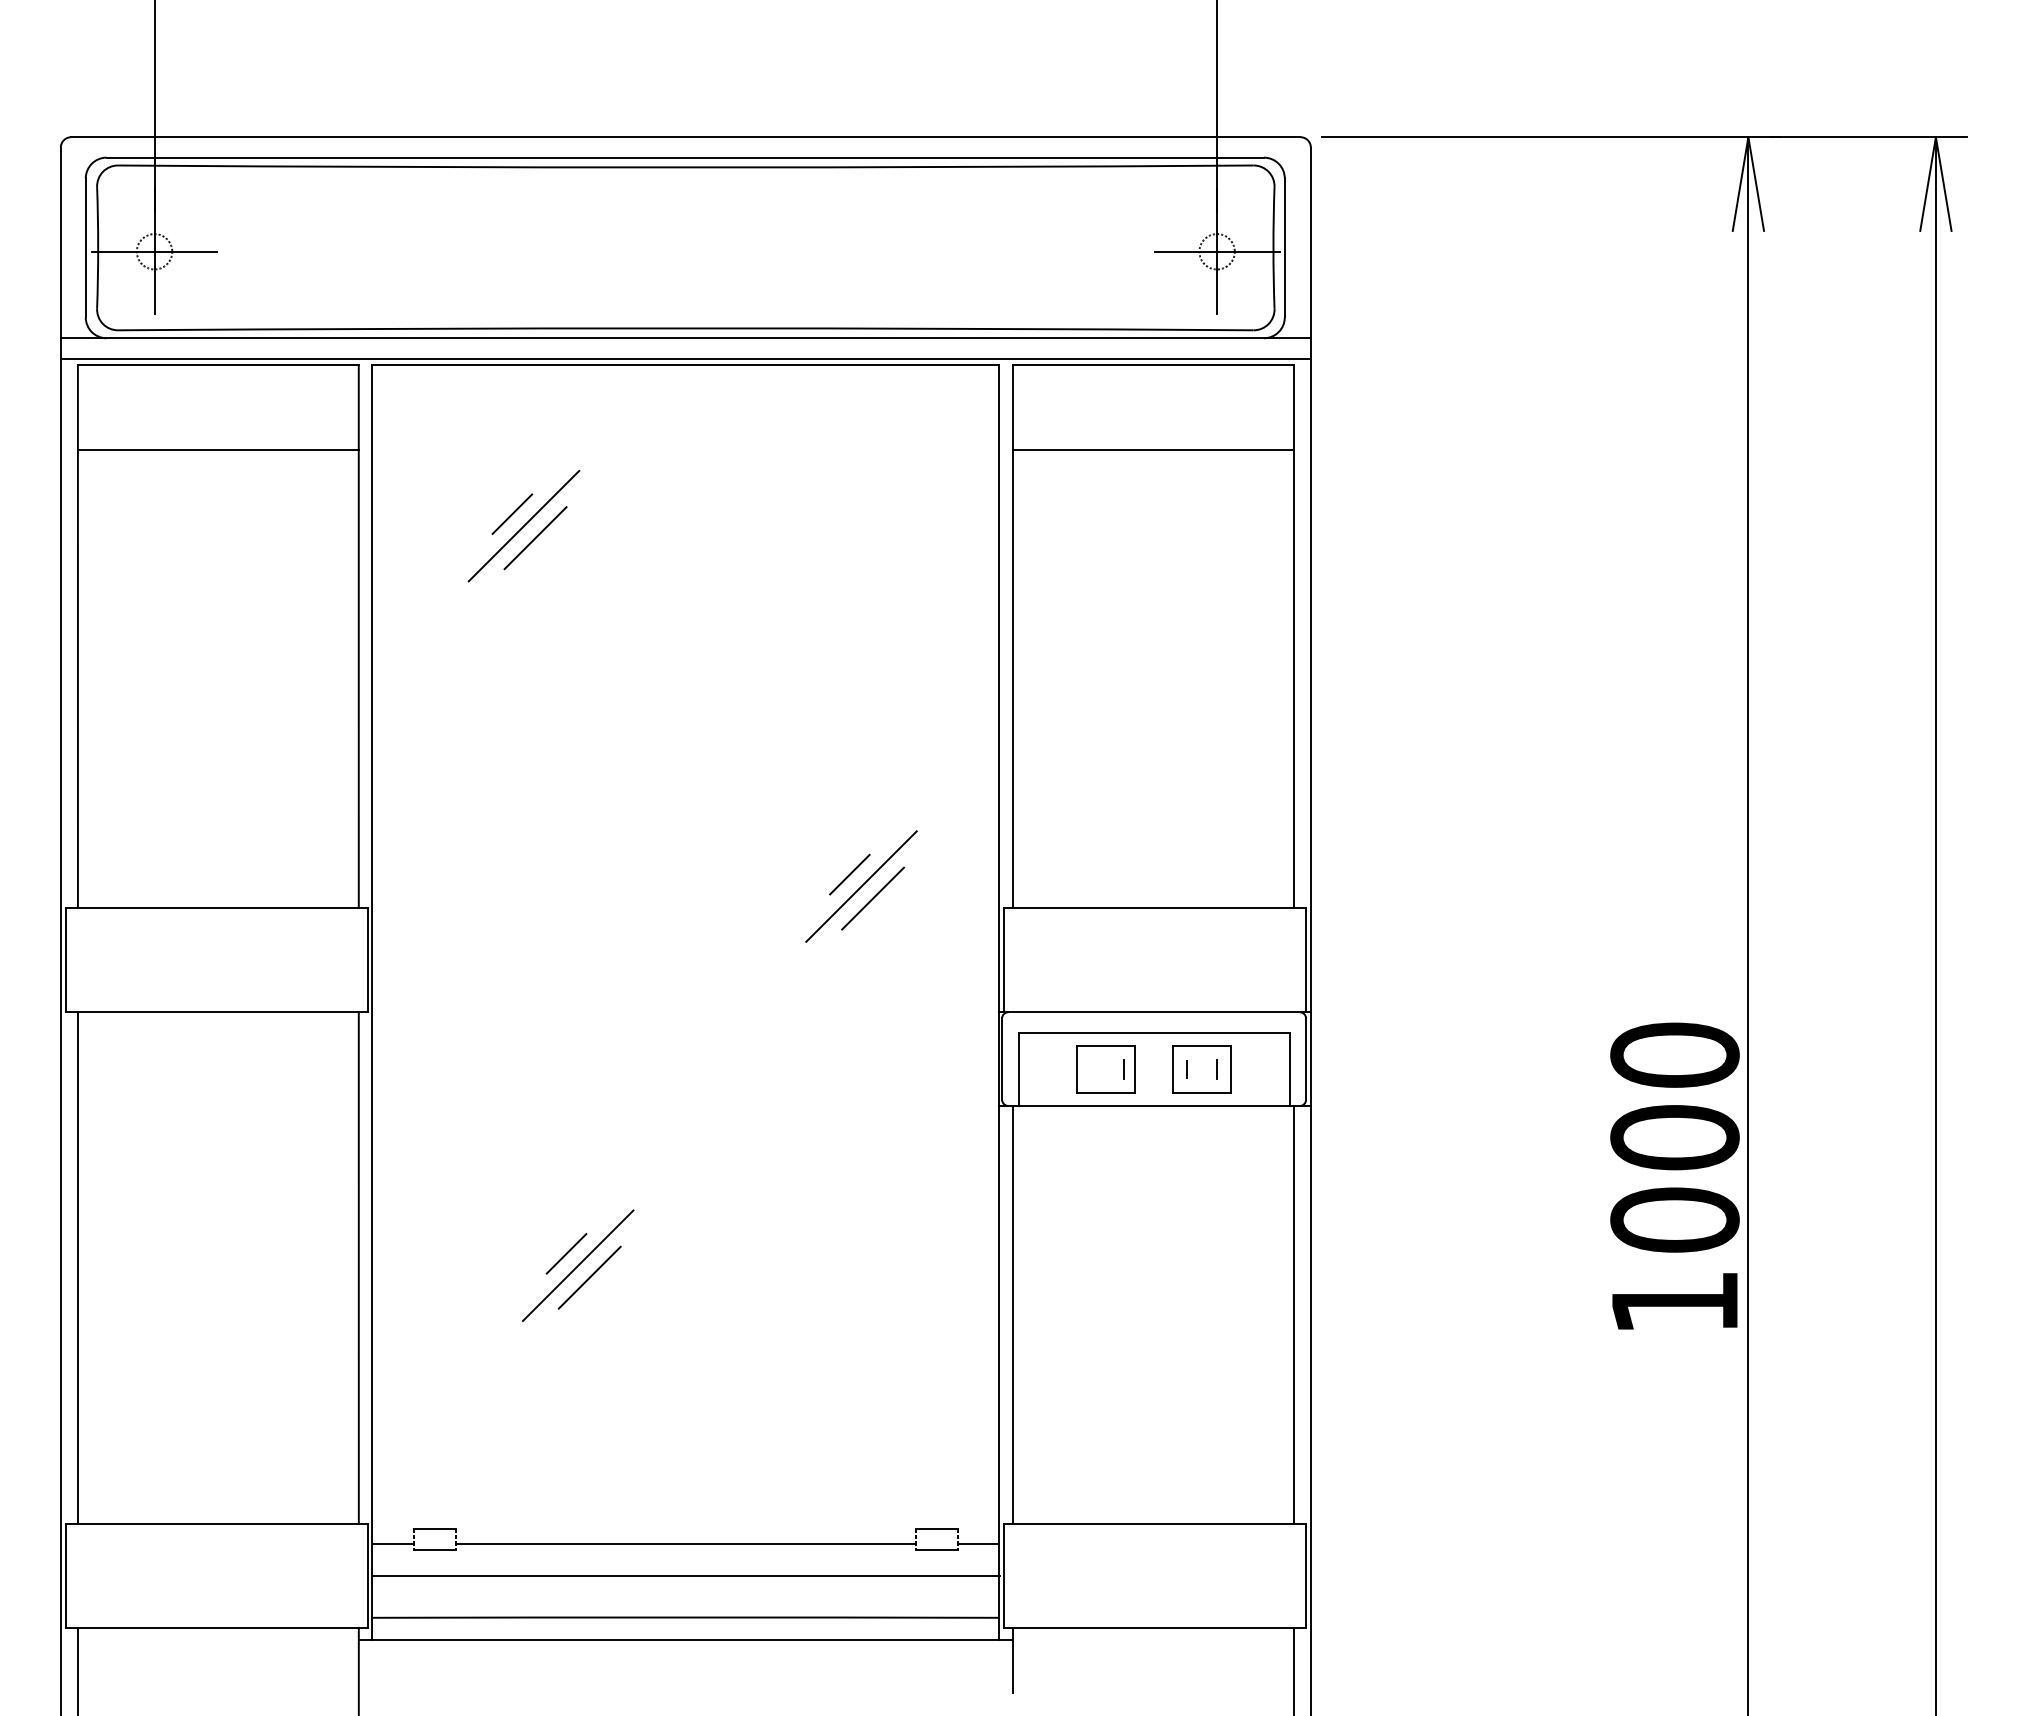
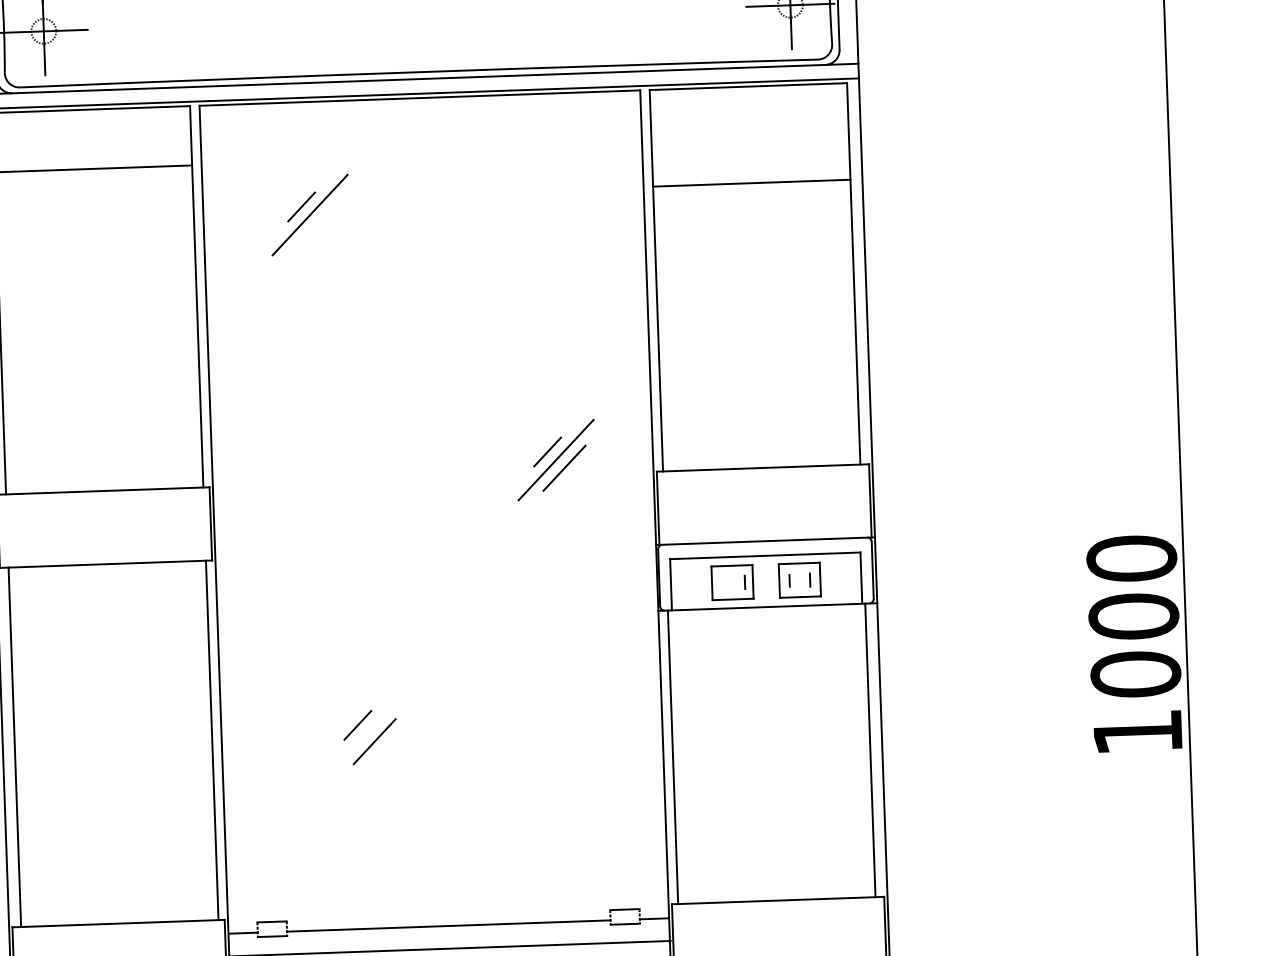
line: (1152, 449) -> (751, 183), moved
line: (535, 538) -> (318, 223), removed
line: (578, 1265) -> (366, 733), removed

